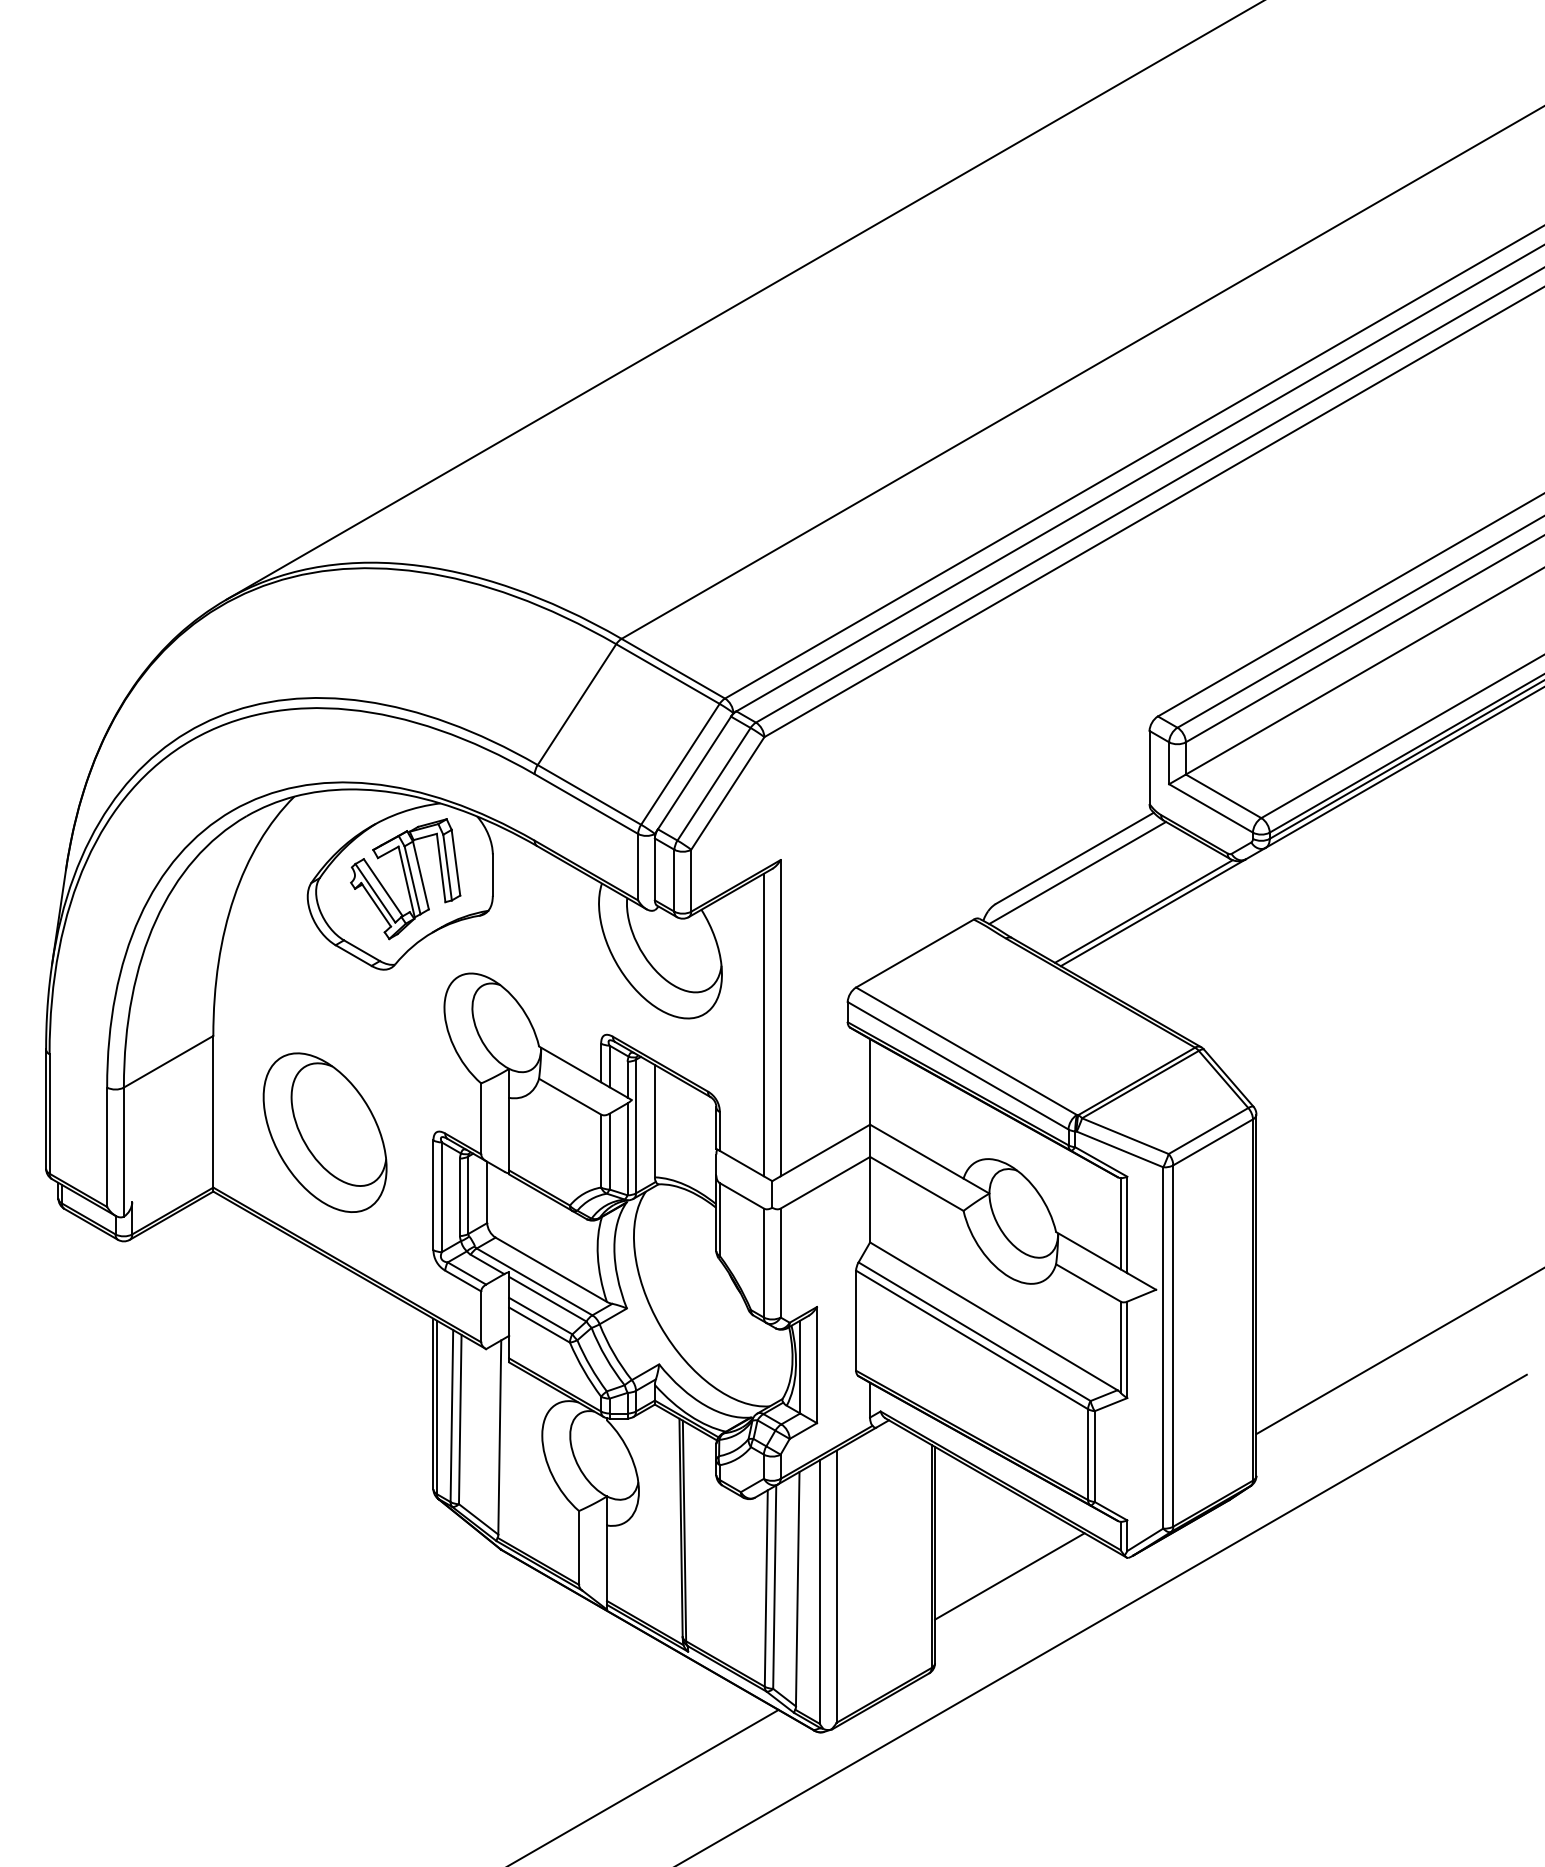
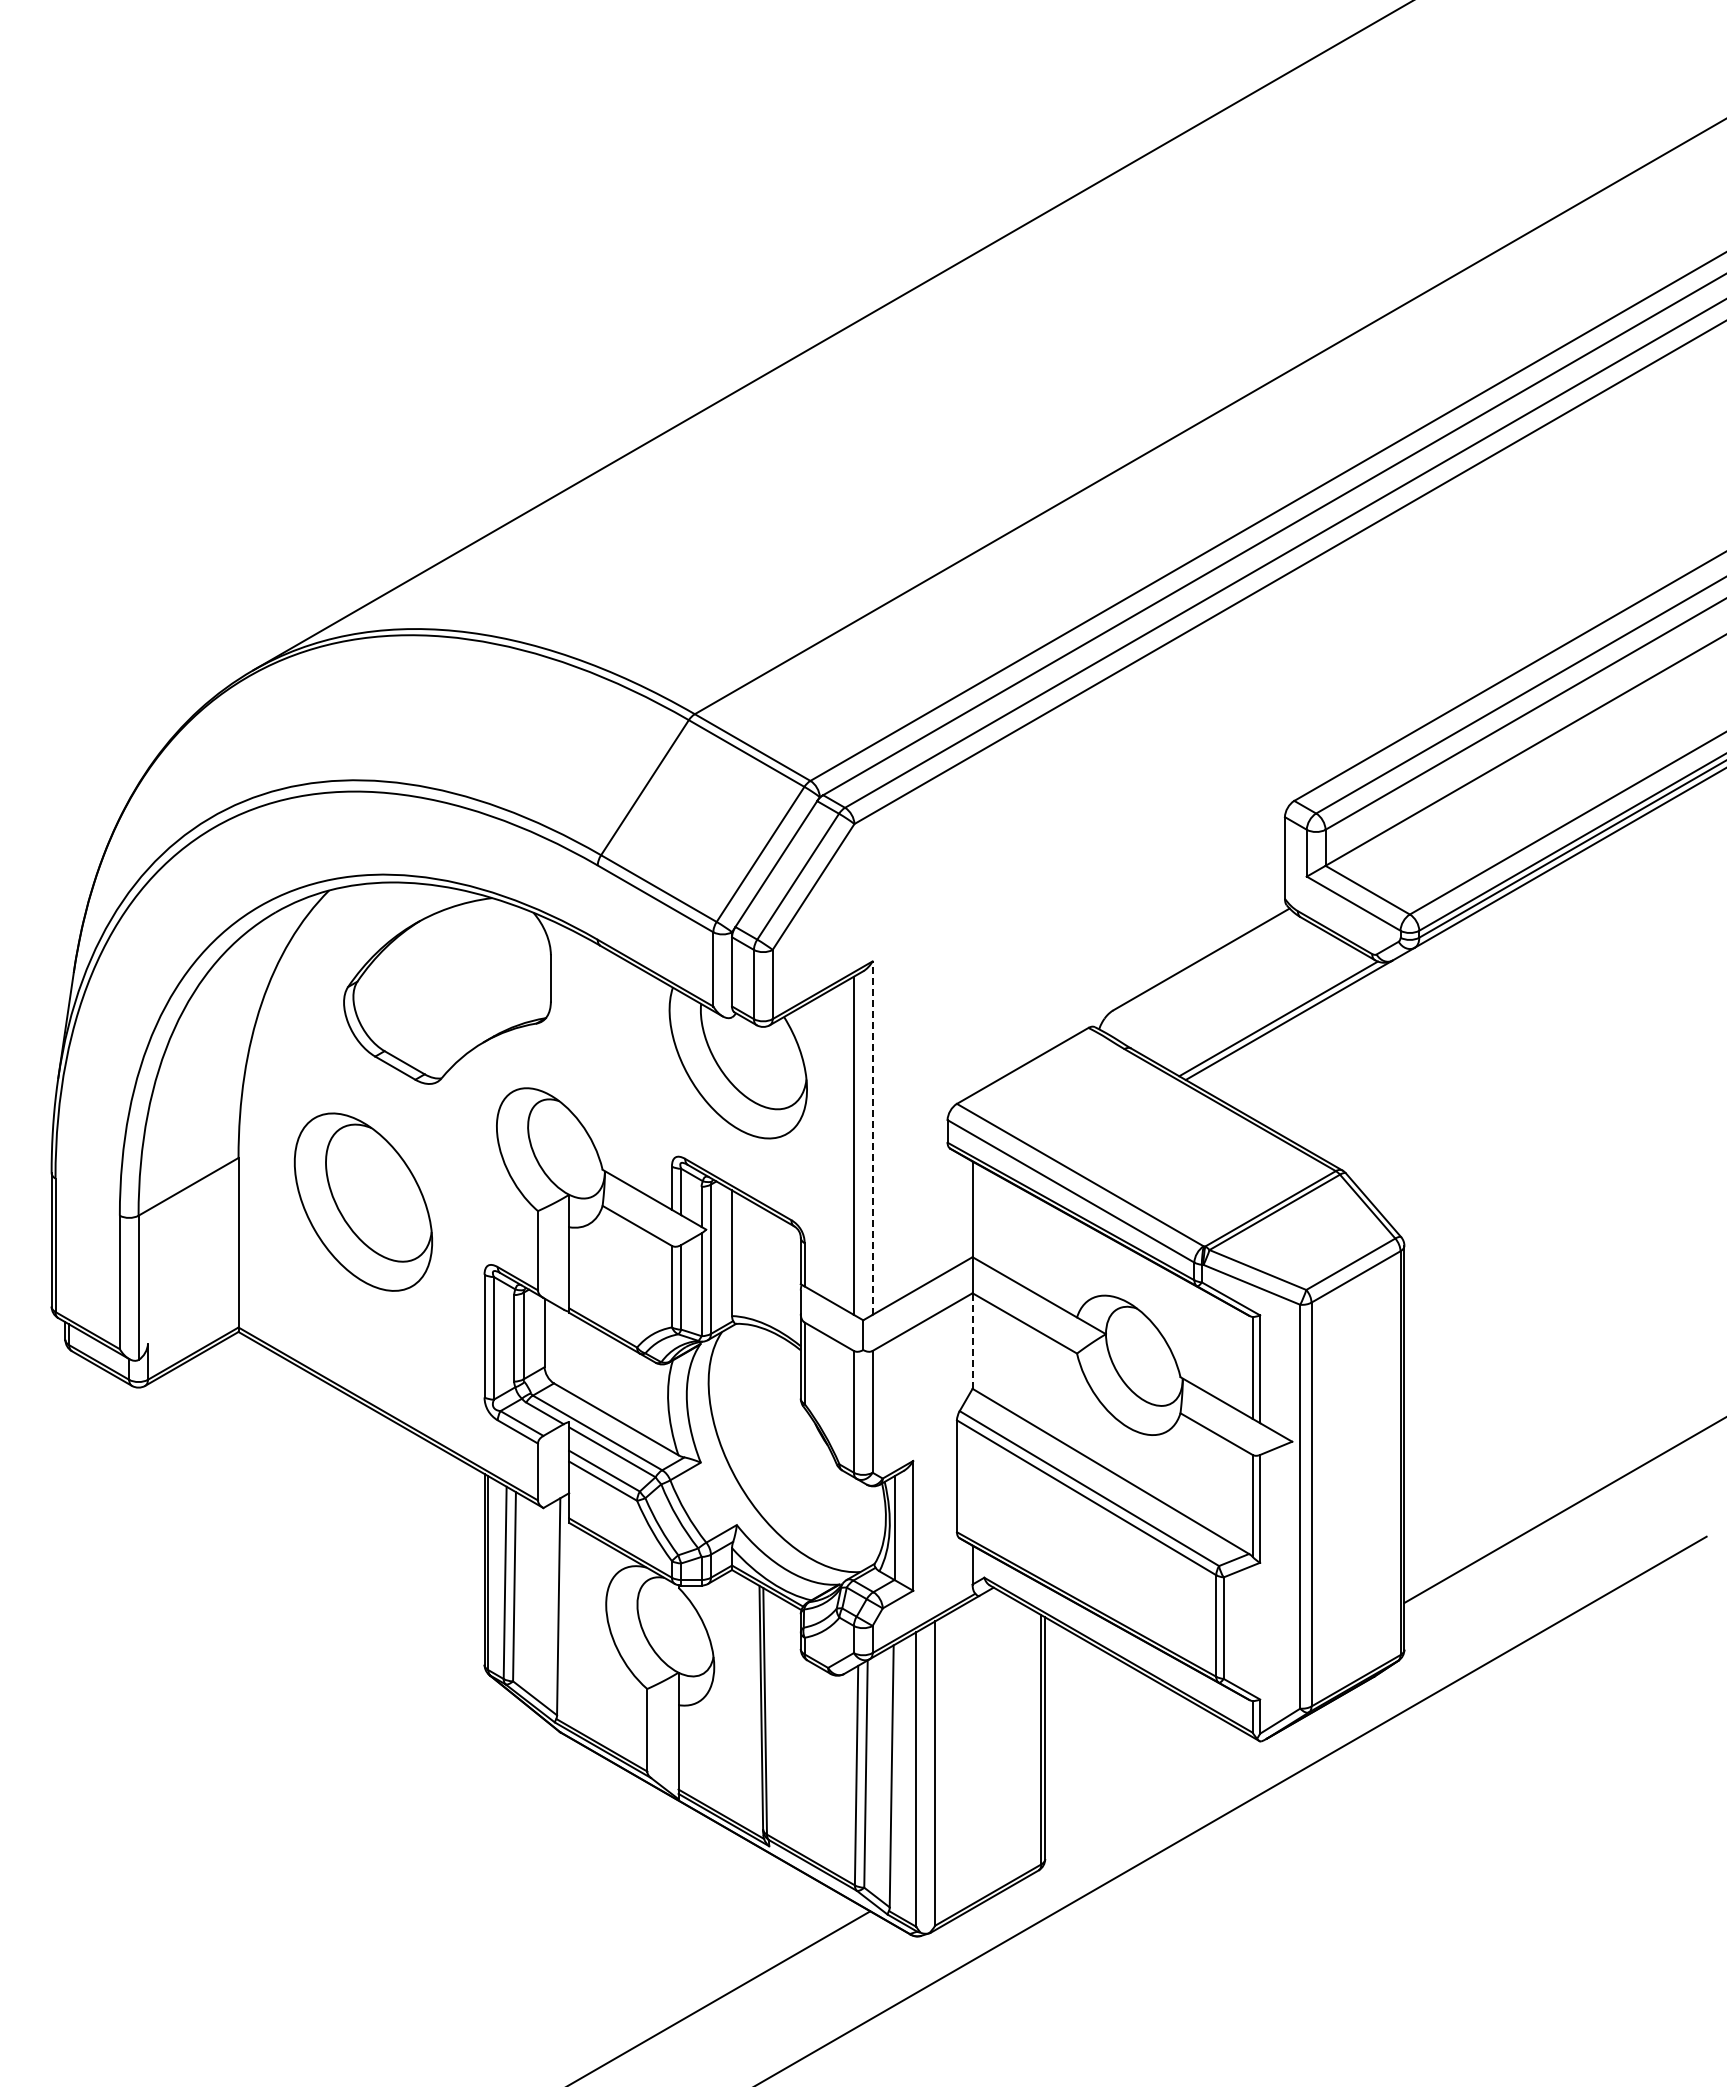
line: (1077, 872) -> (1204, 975), removed
part: (405, 878) -> (453, 982), removed
line: (780, 1018) -> (872, 1138), solid -> dashed
part: (325, 1132) -> (363, 1201), moved
line: (870, 1200) -> (972, 1341), solid -> dashed
line: (1009, 1575) -> (1128, 1761), removed

